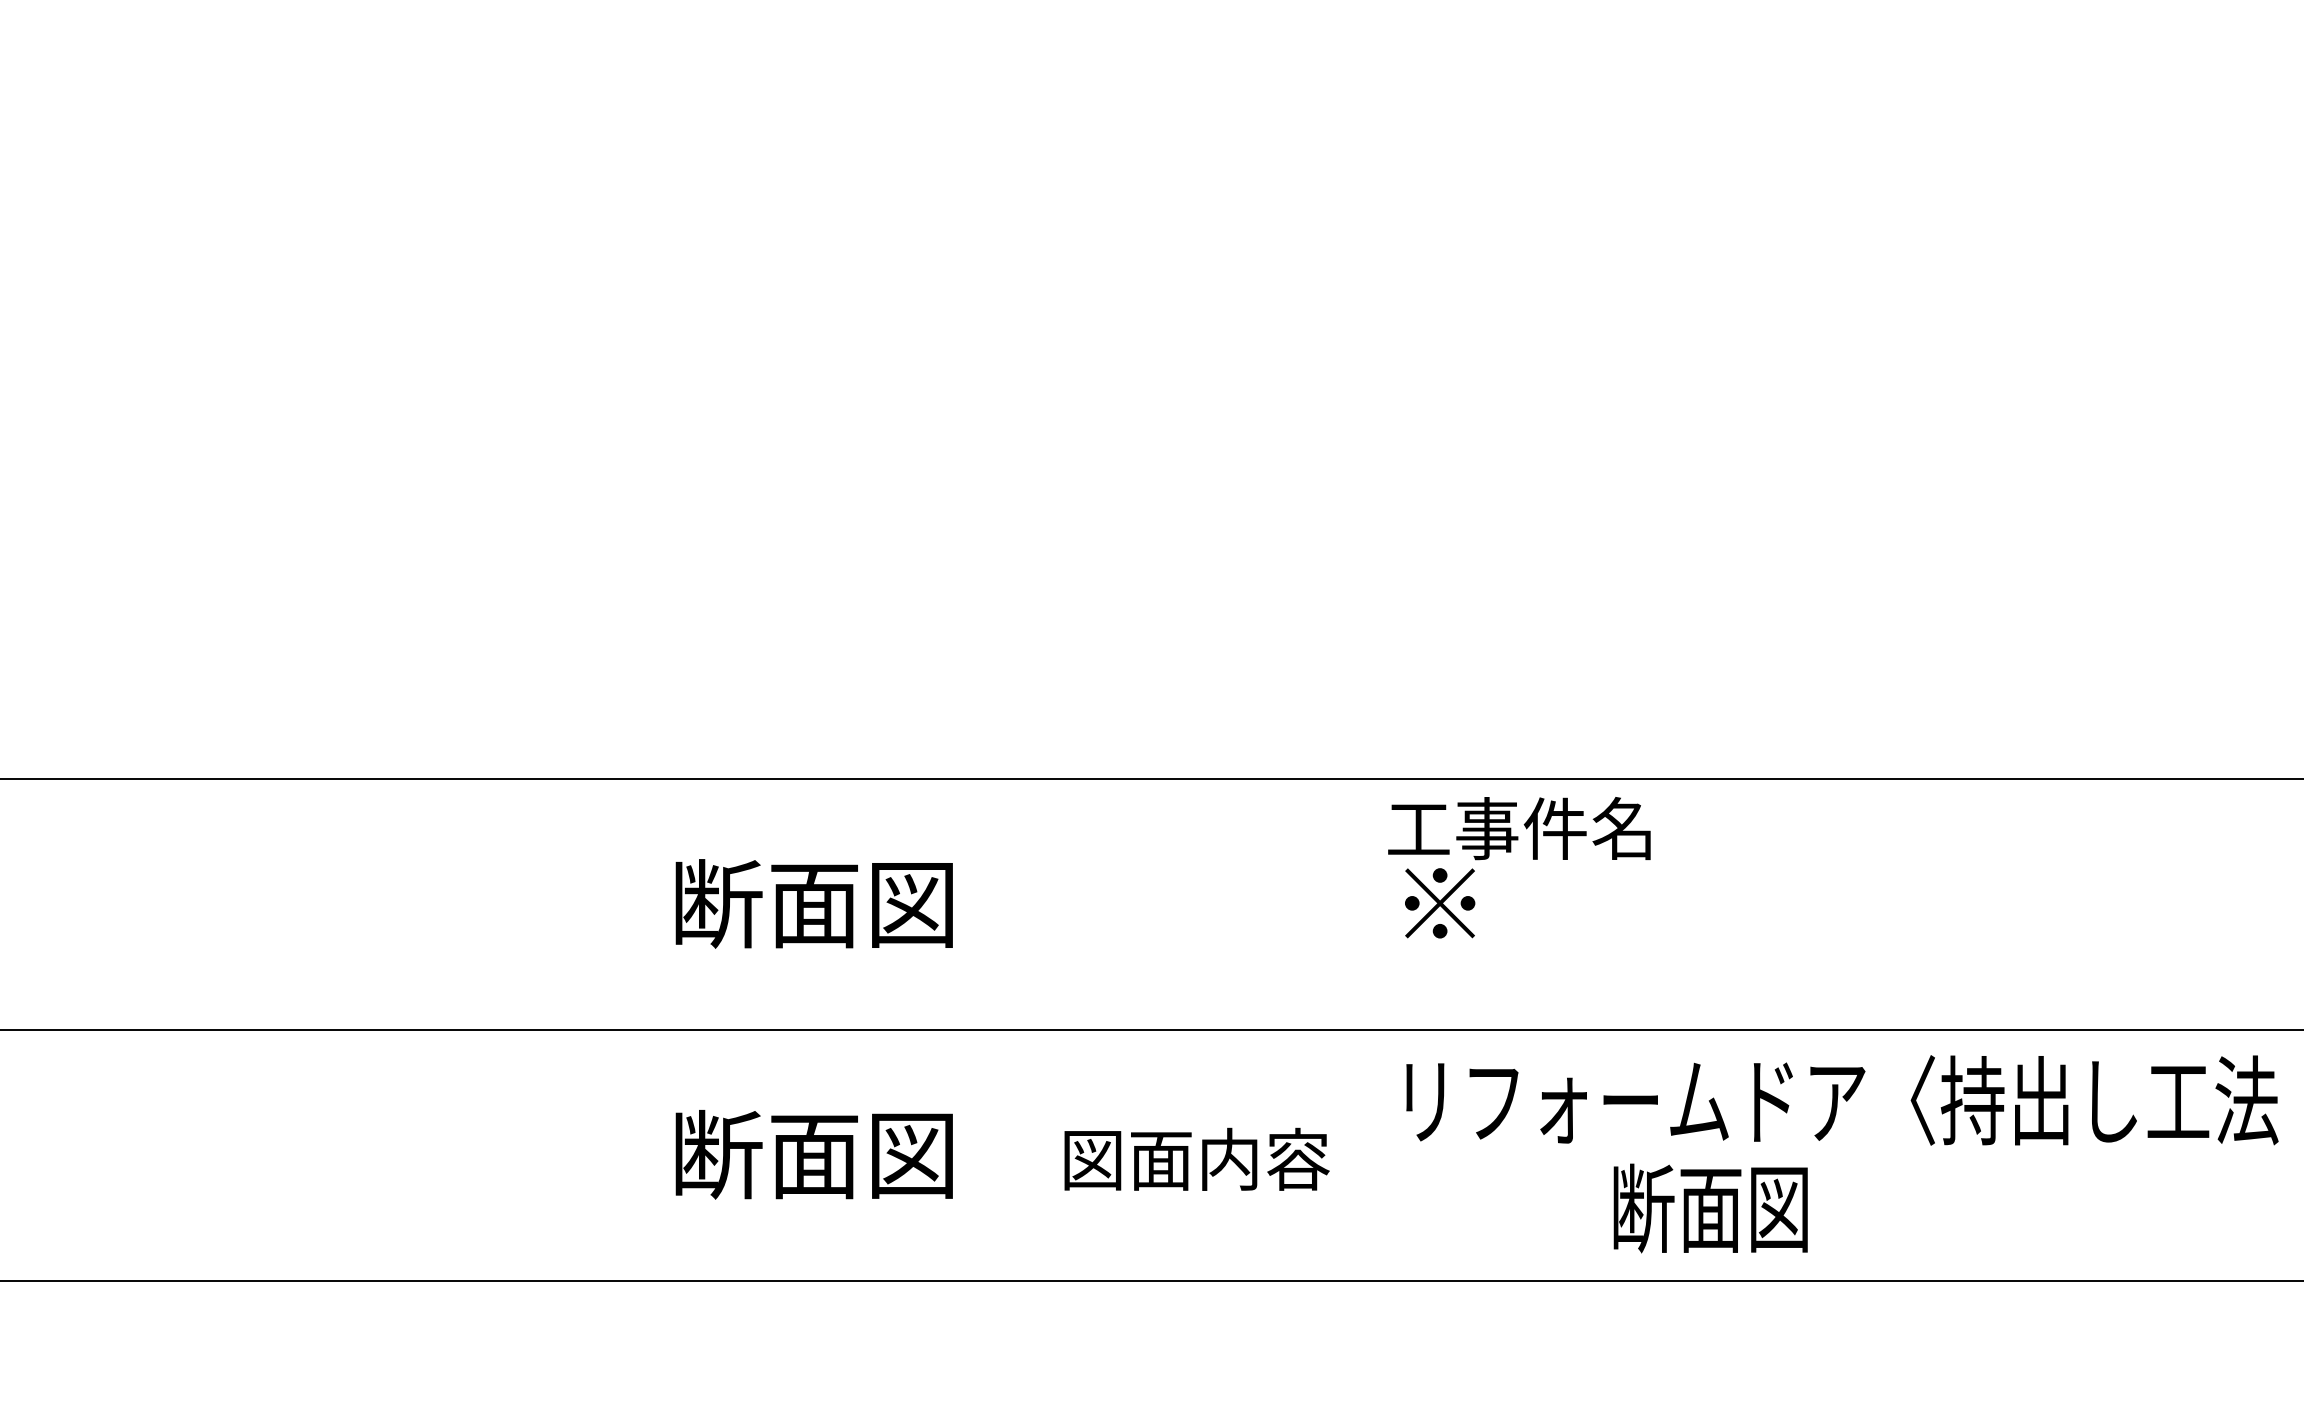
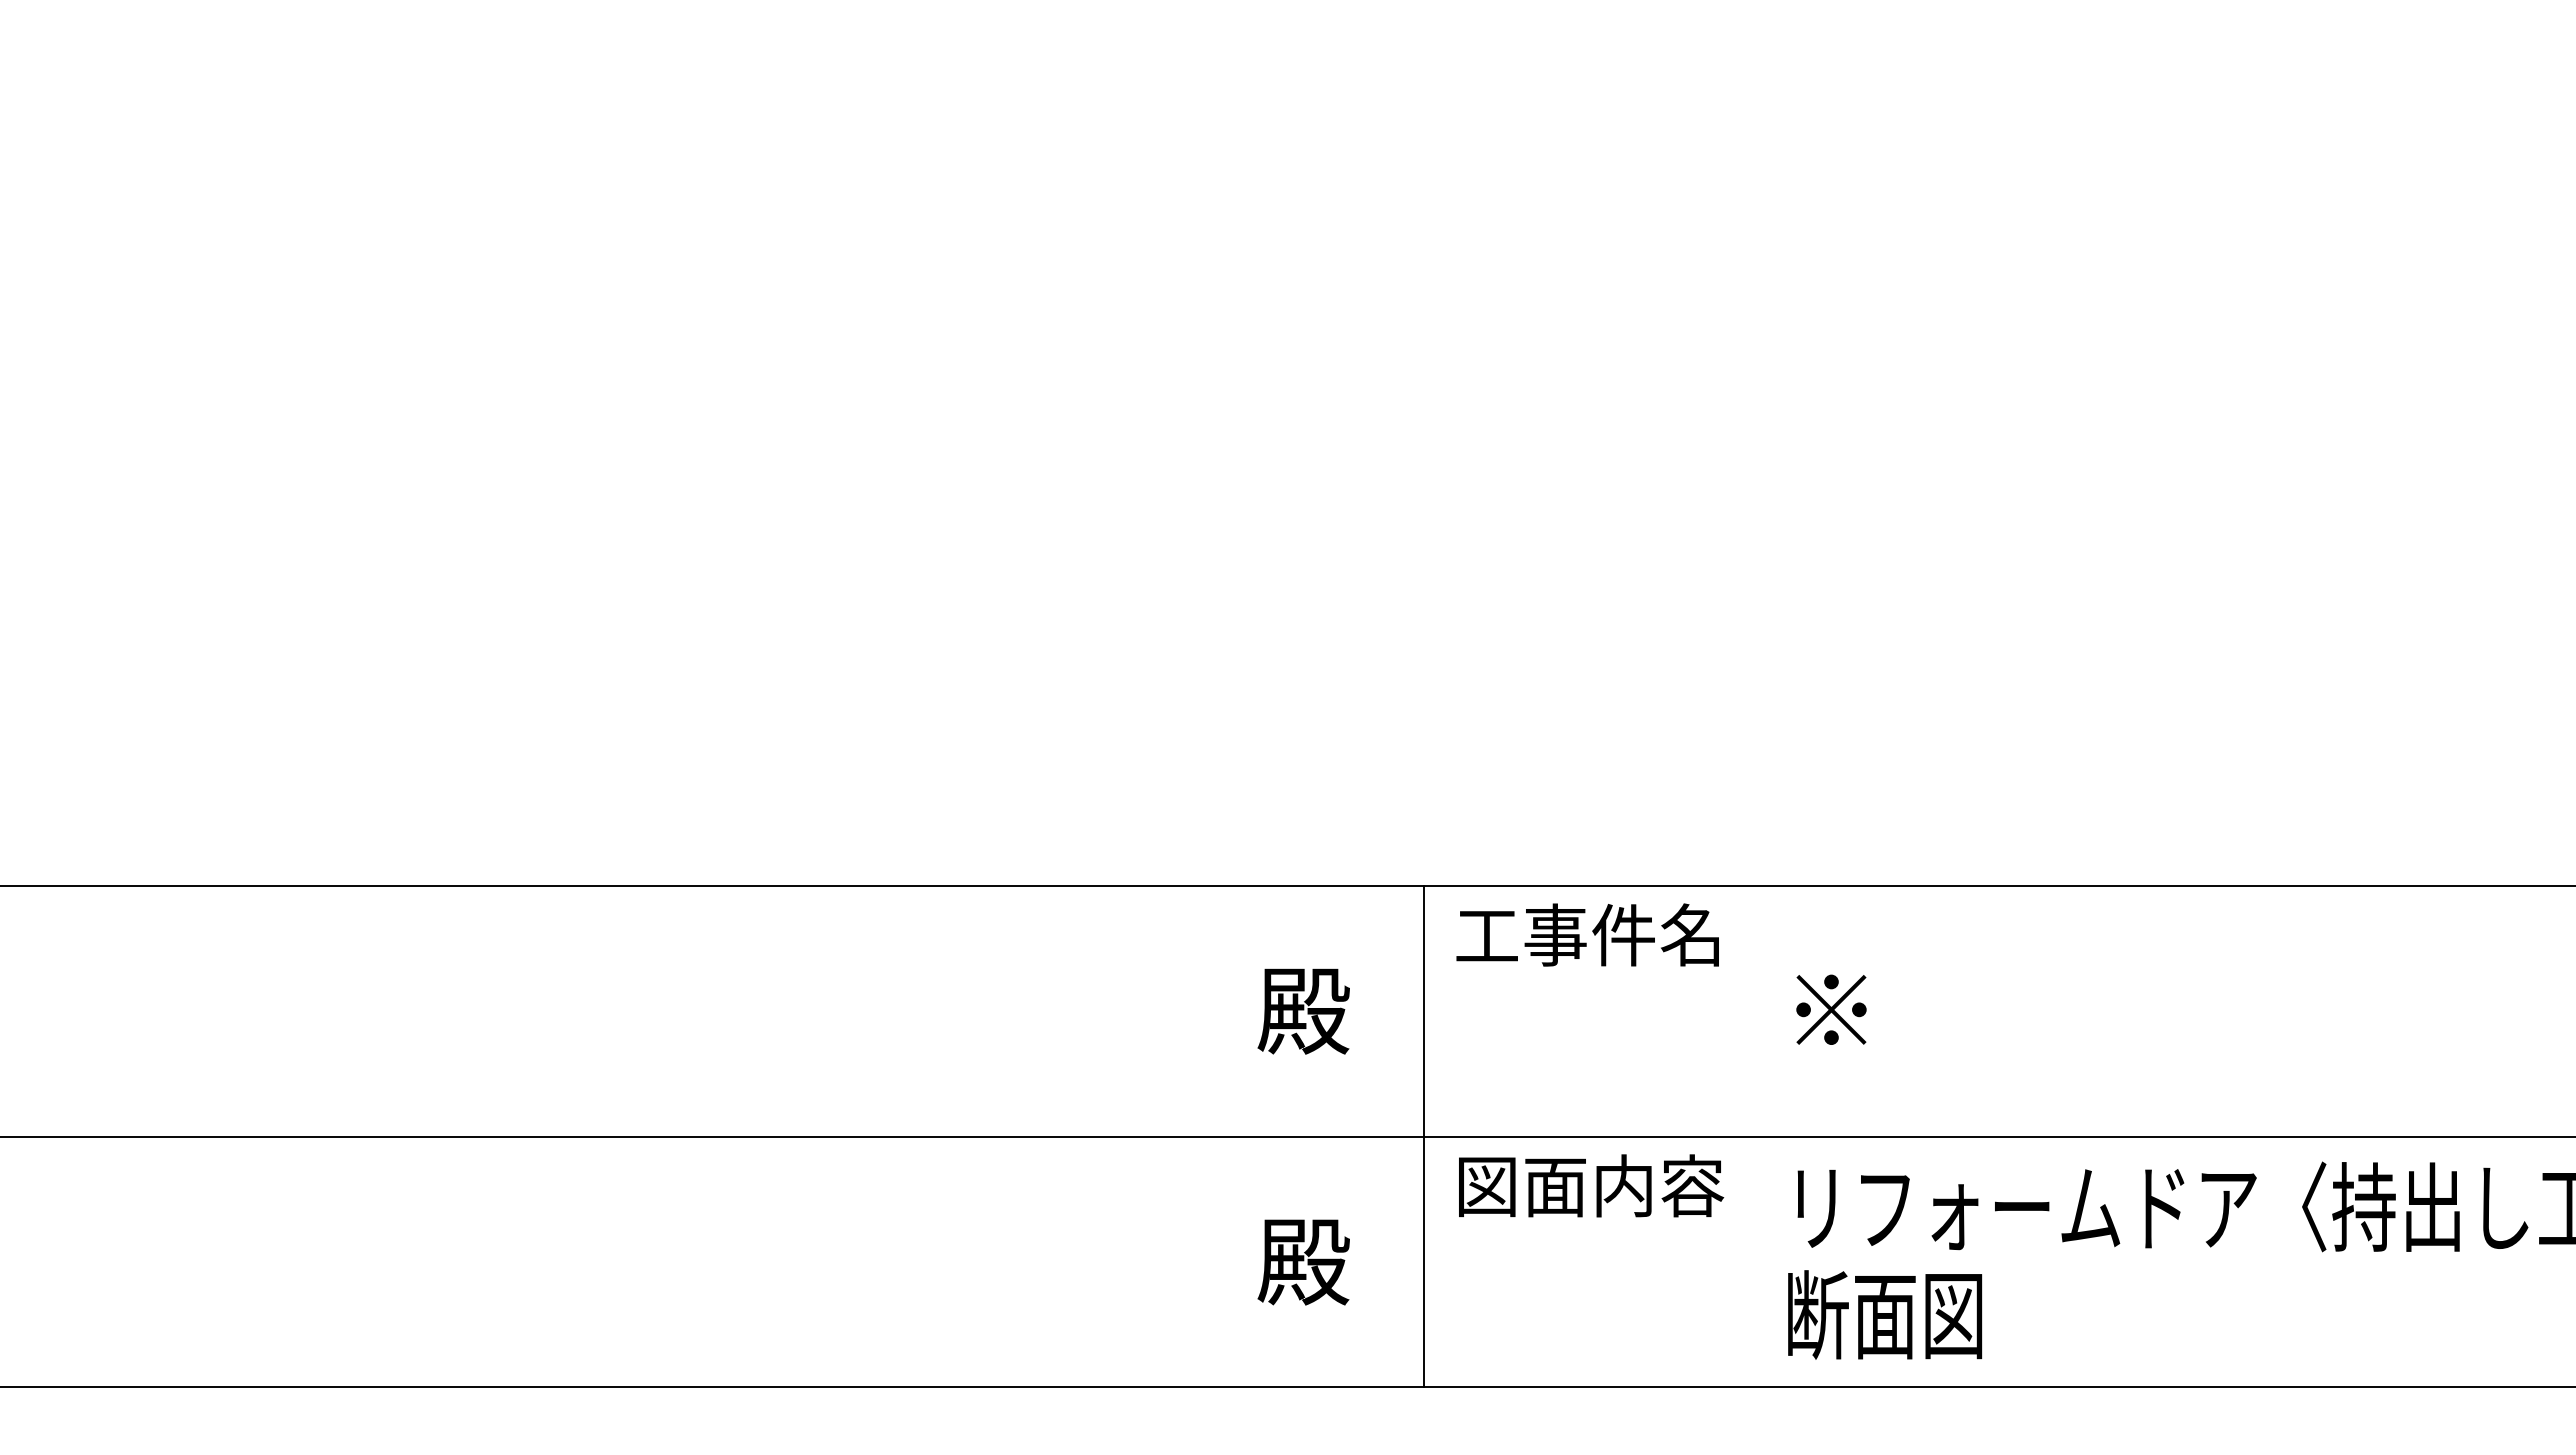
text: (1519, 828) -> (1587, 934), moved
text: (817, 904) -> (1208, 1010), 断面図 -> 殿
line: (1033, 1030) -> (1424, 1136), added
text: (817, 1155) -> (1208, 1261), 断面図 -> 殿
text: (1197, 1159) -> (1591, 1185), moved
text: (1711, 1208) -> (1885, 1314), moved

